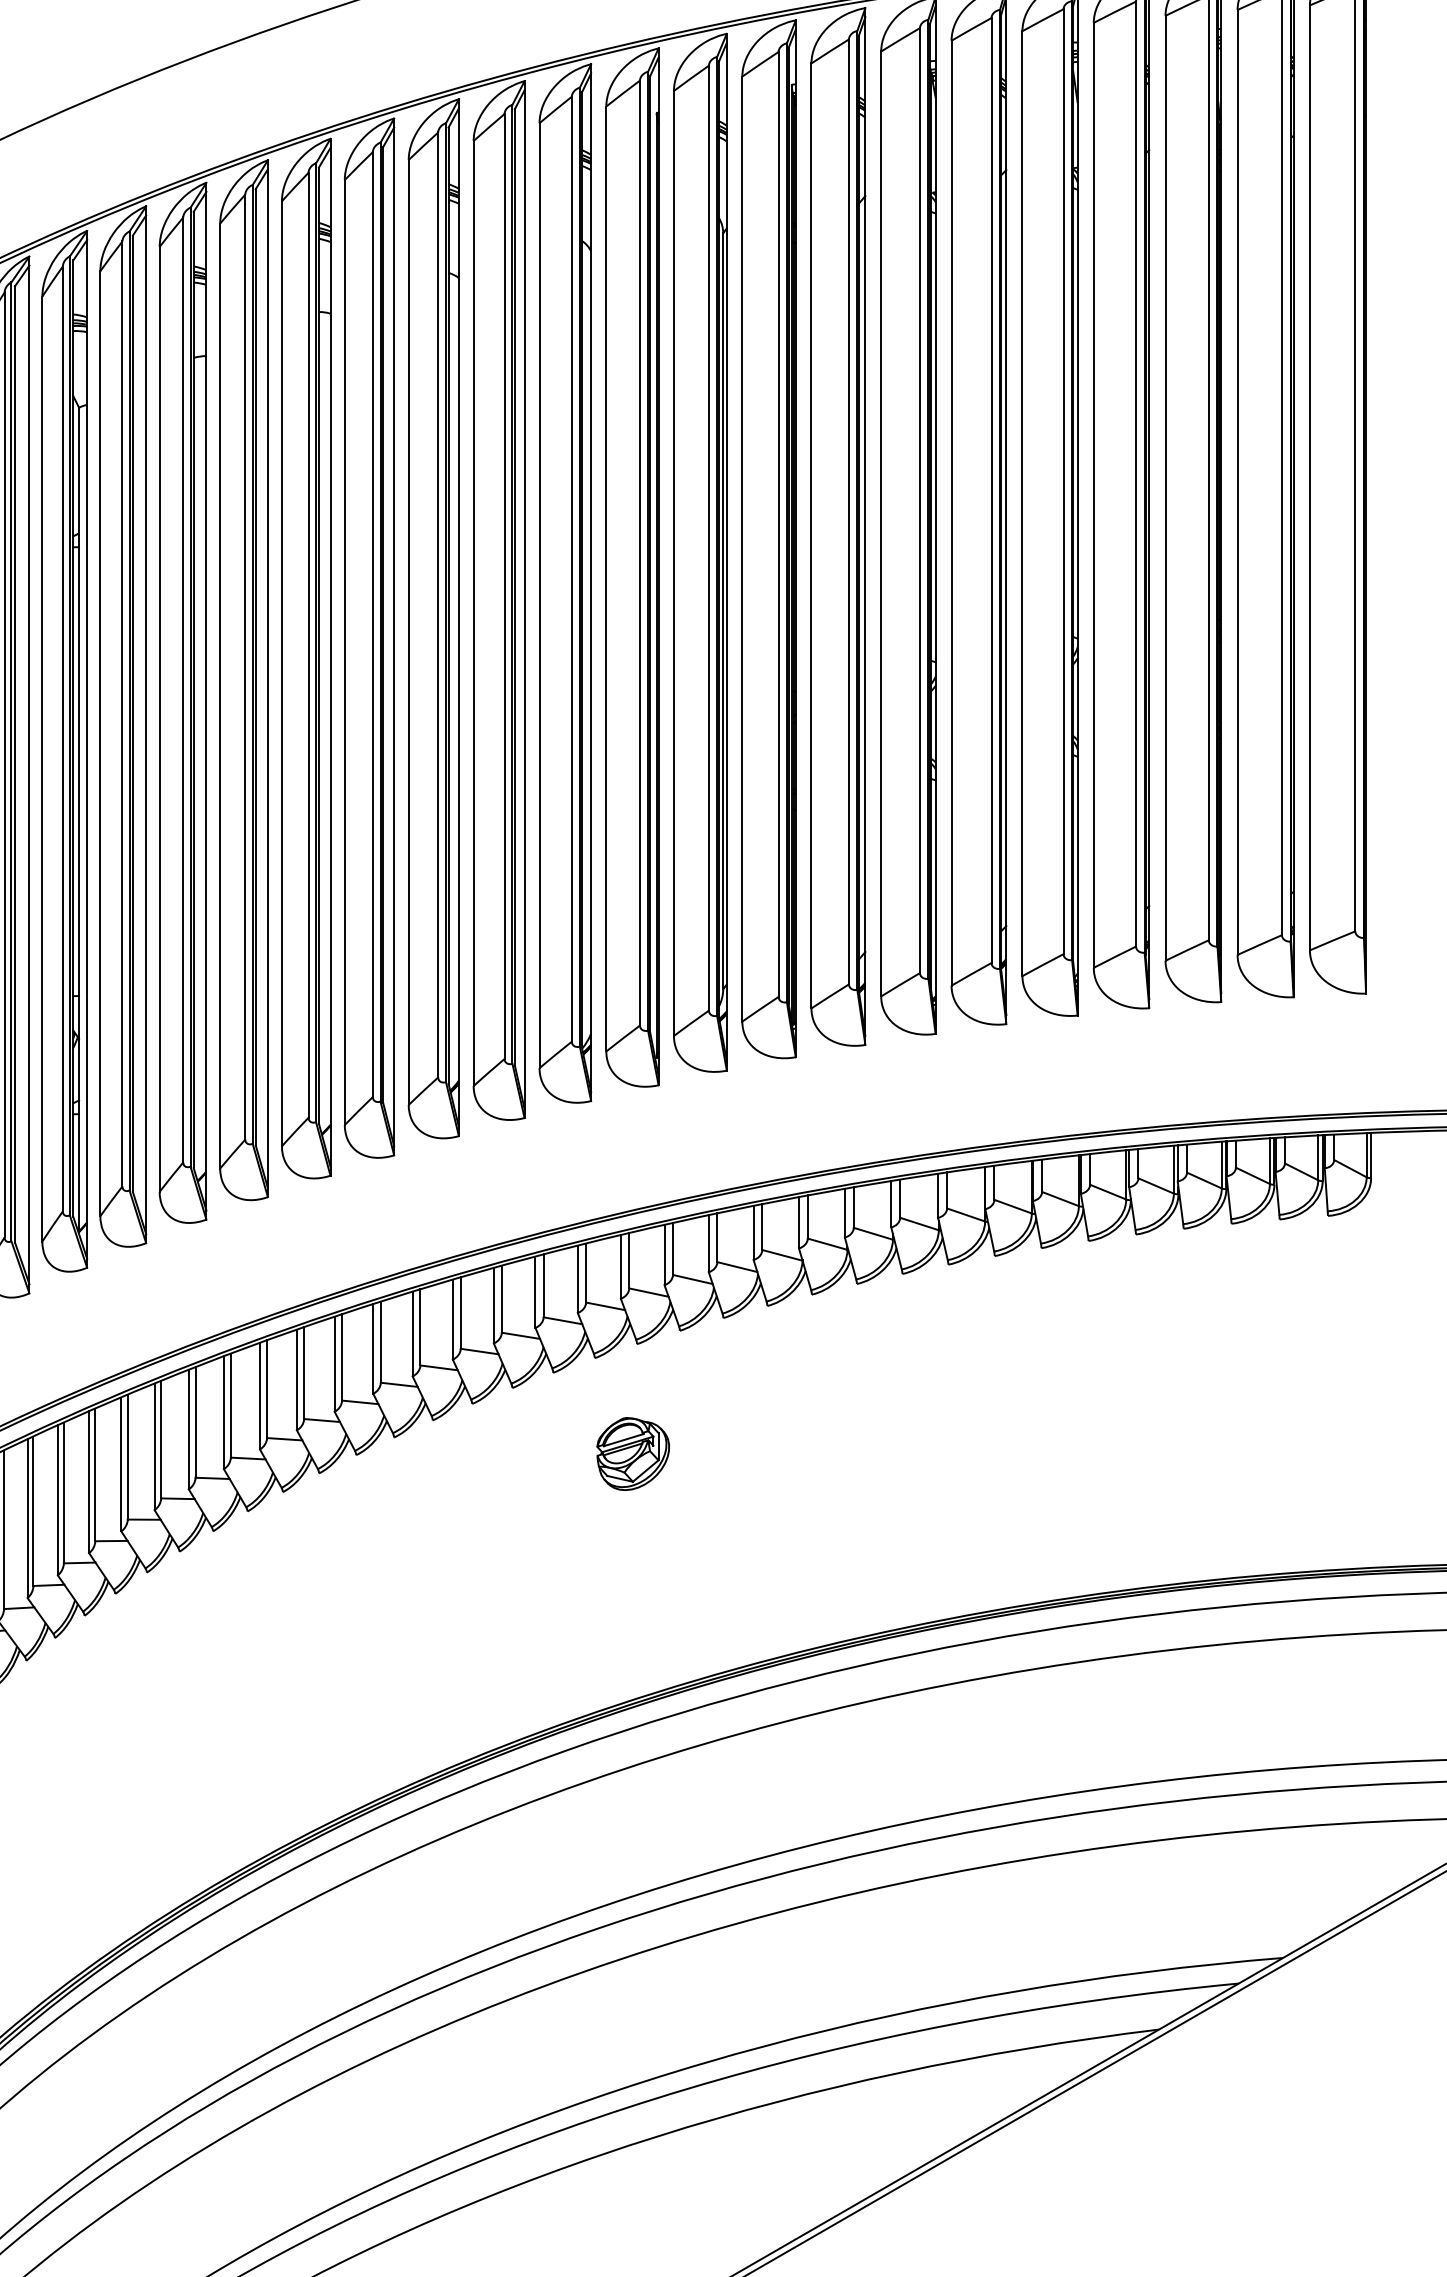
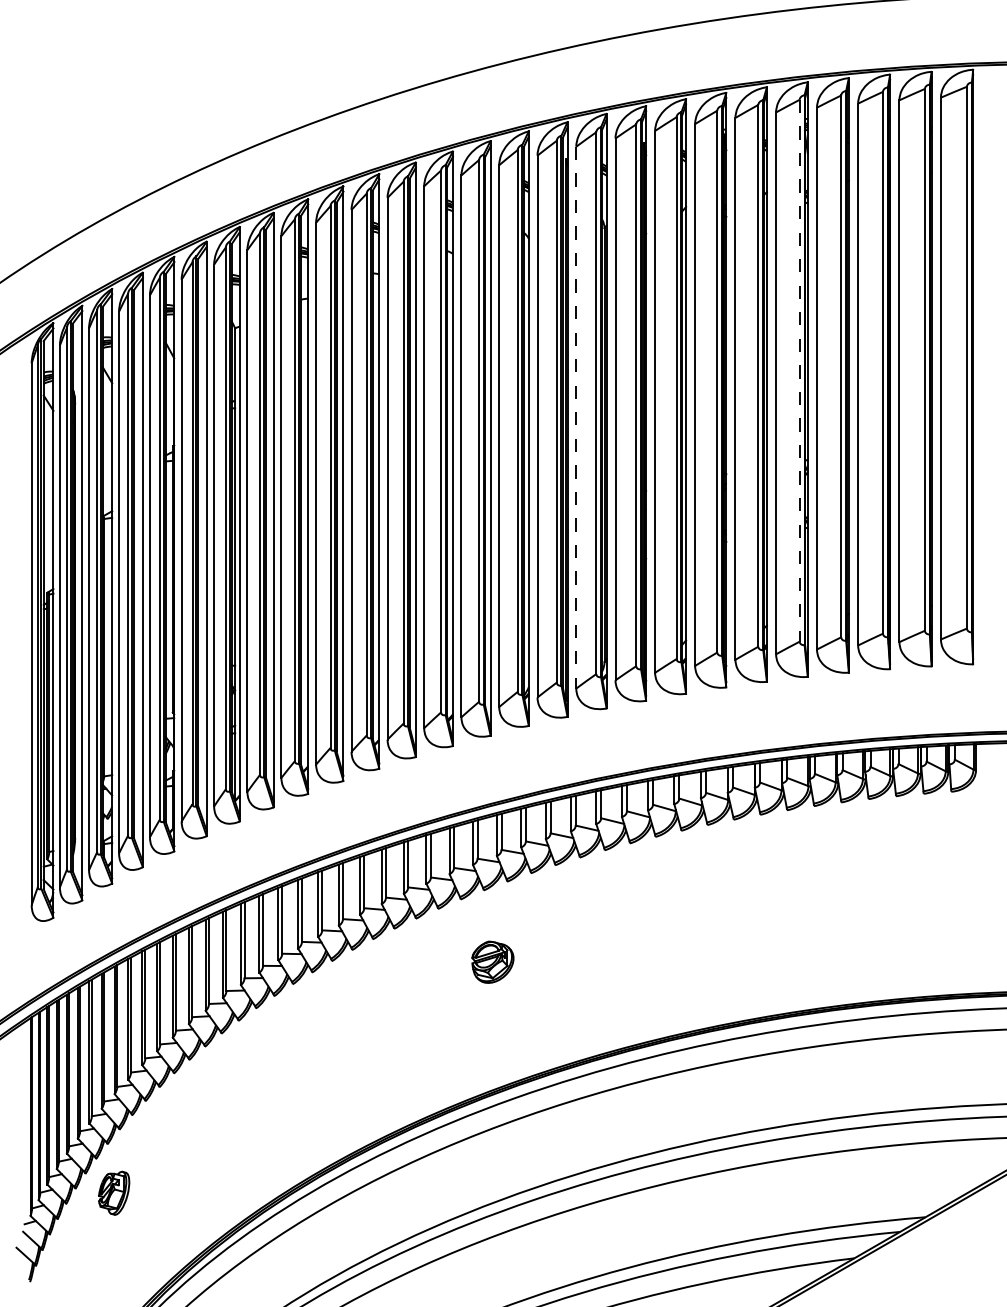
line: (1063, 481) -> (799, 370), solid -> dashed
line: (674, 563) -> (576, 417), solid -> dashed
part: (632, 1452) -> (492, 961), moved

